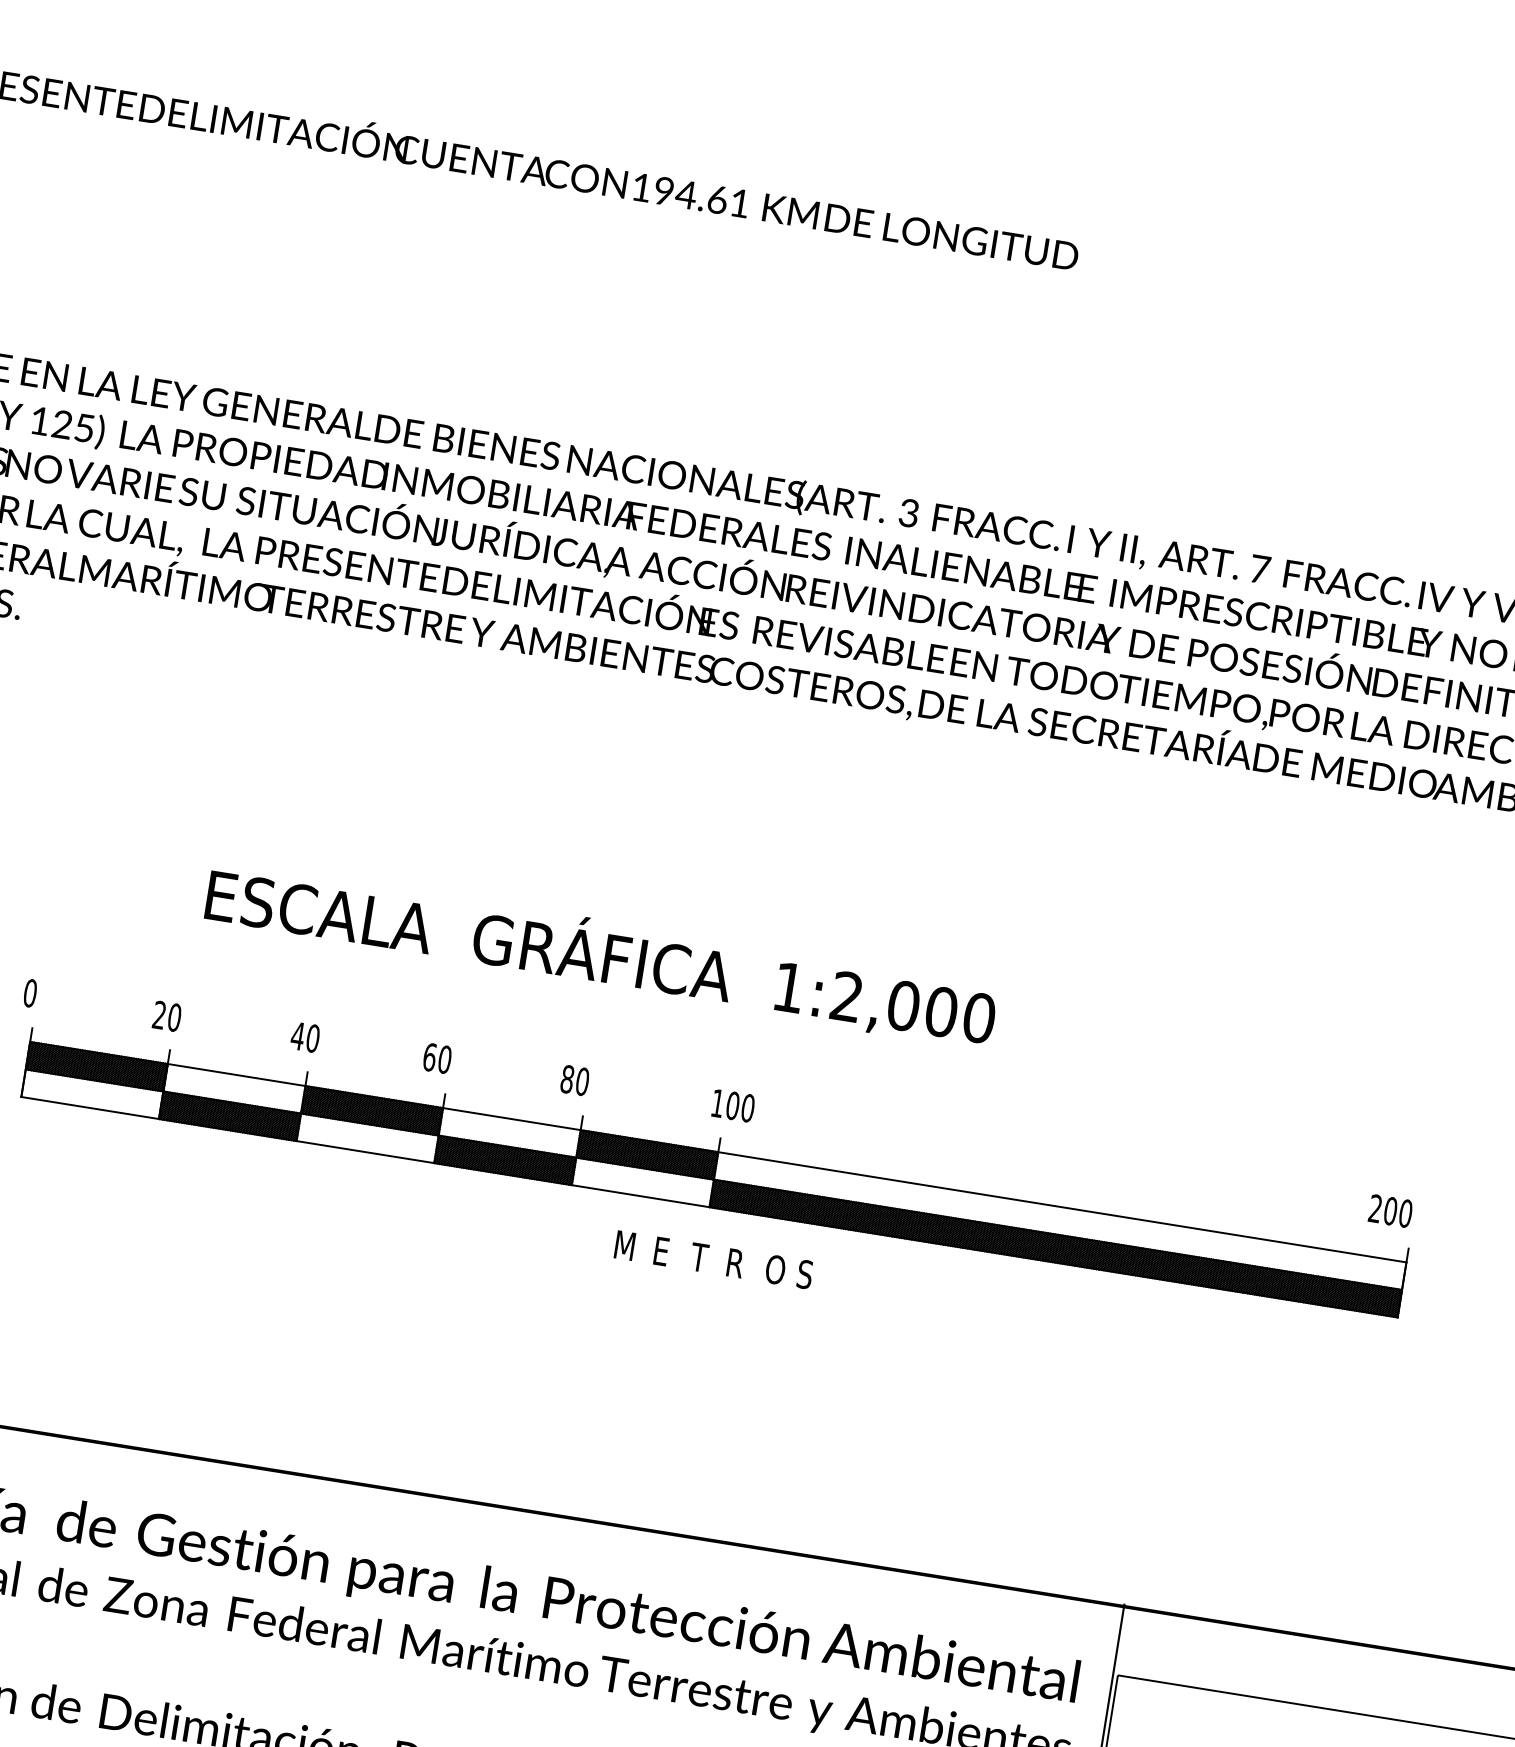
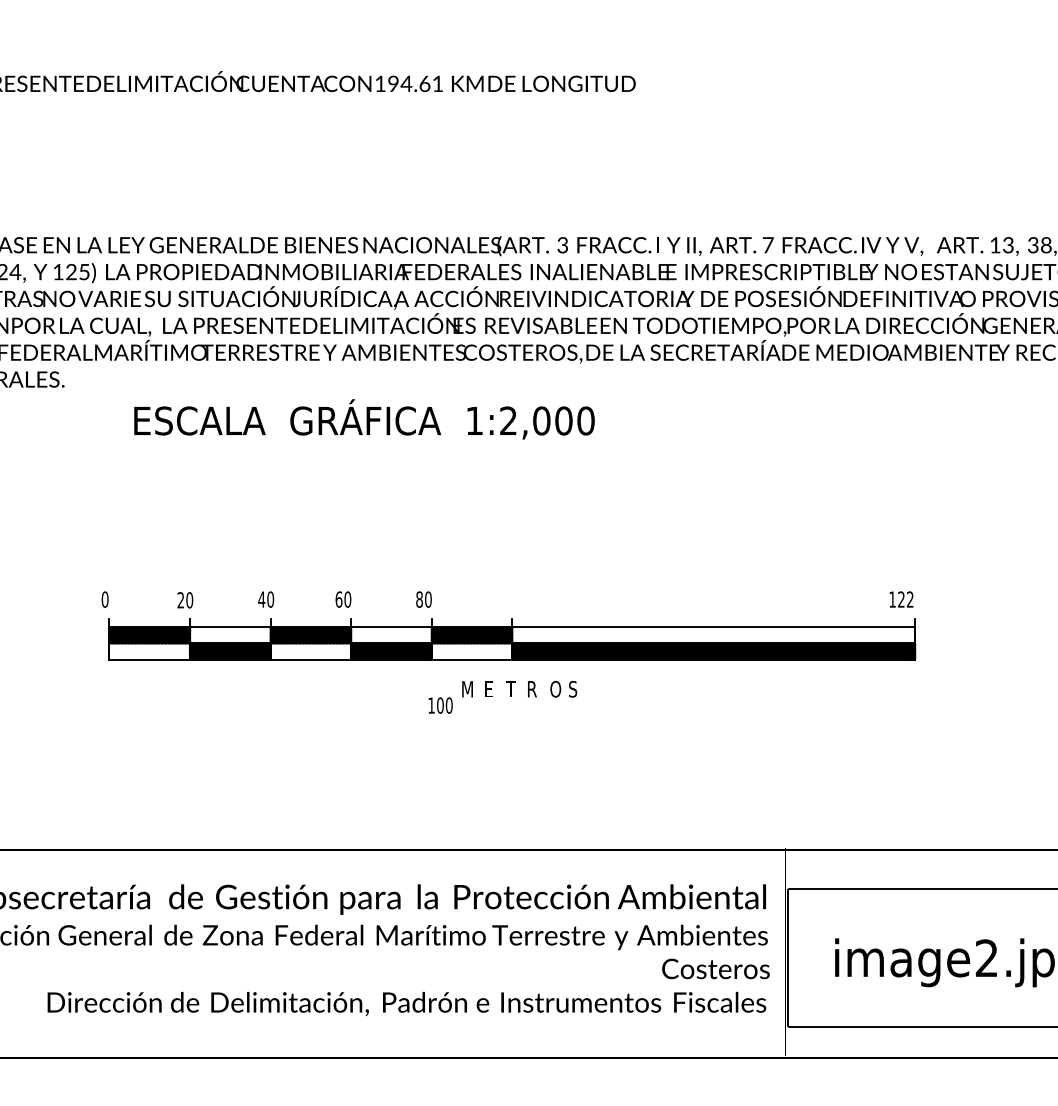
text: (601, 954) -> (364, 419), moved
text: (733, 1105) -> (440, 705), moved
text: (1390, 1211) -> (901, 599), 200 -> 122

